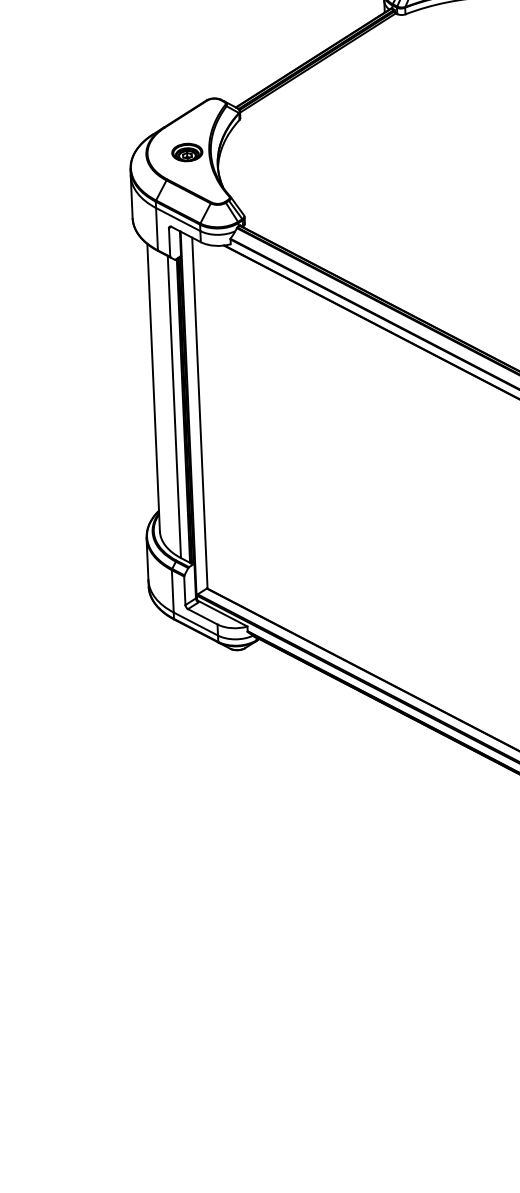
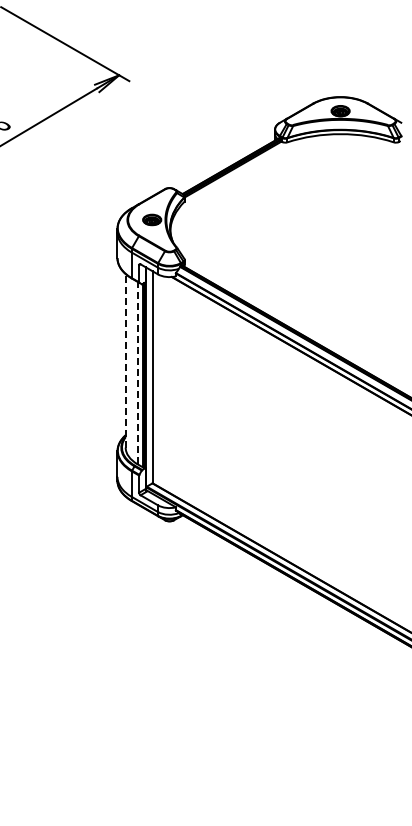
line: (153, 387) -> (125, 360), solid -> dashed
line: (174, 406) -> (137, 372), solid -> dashed

